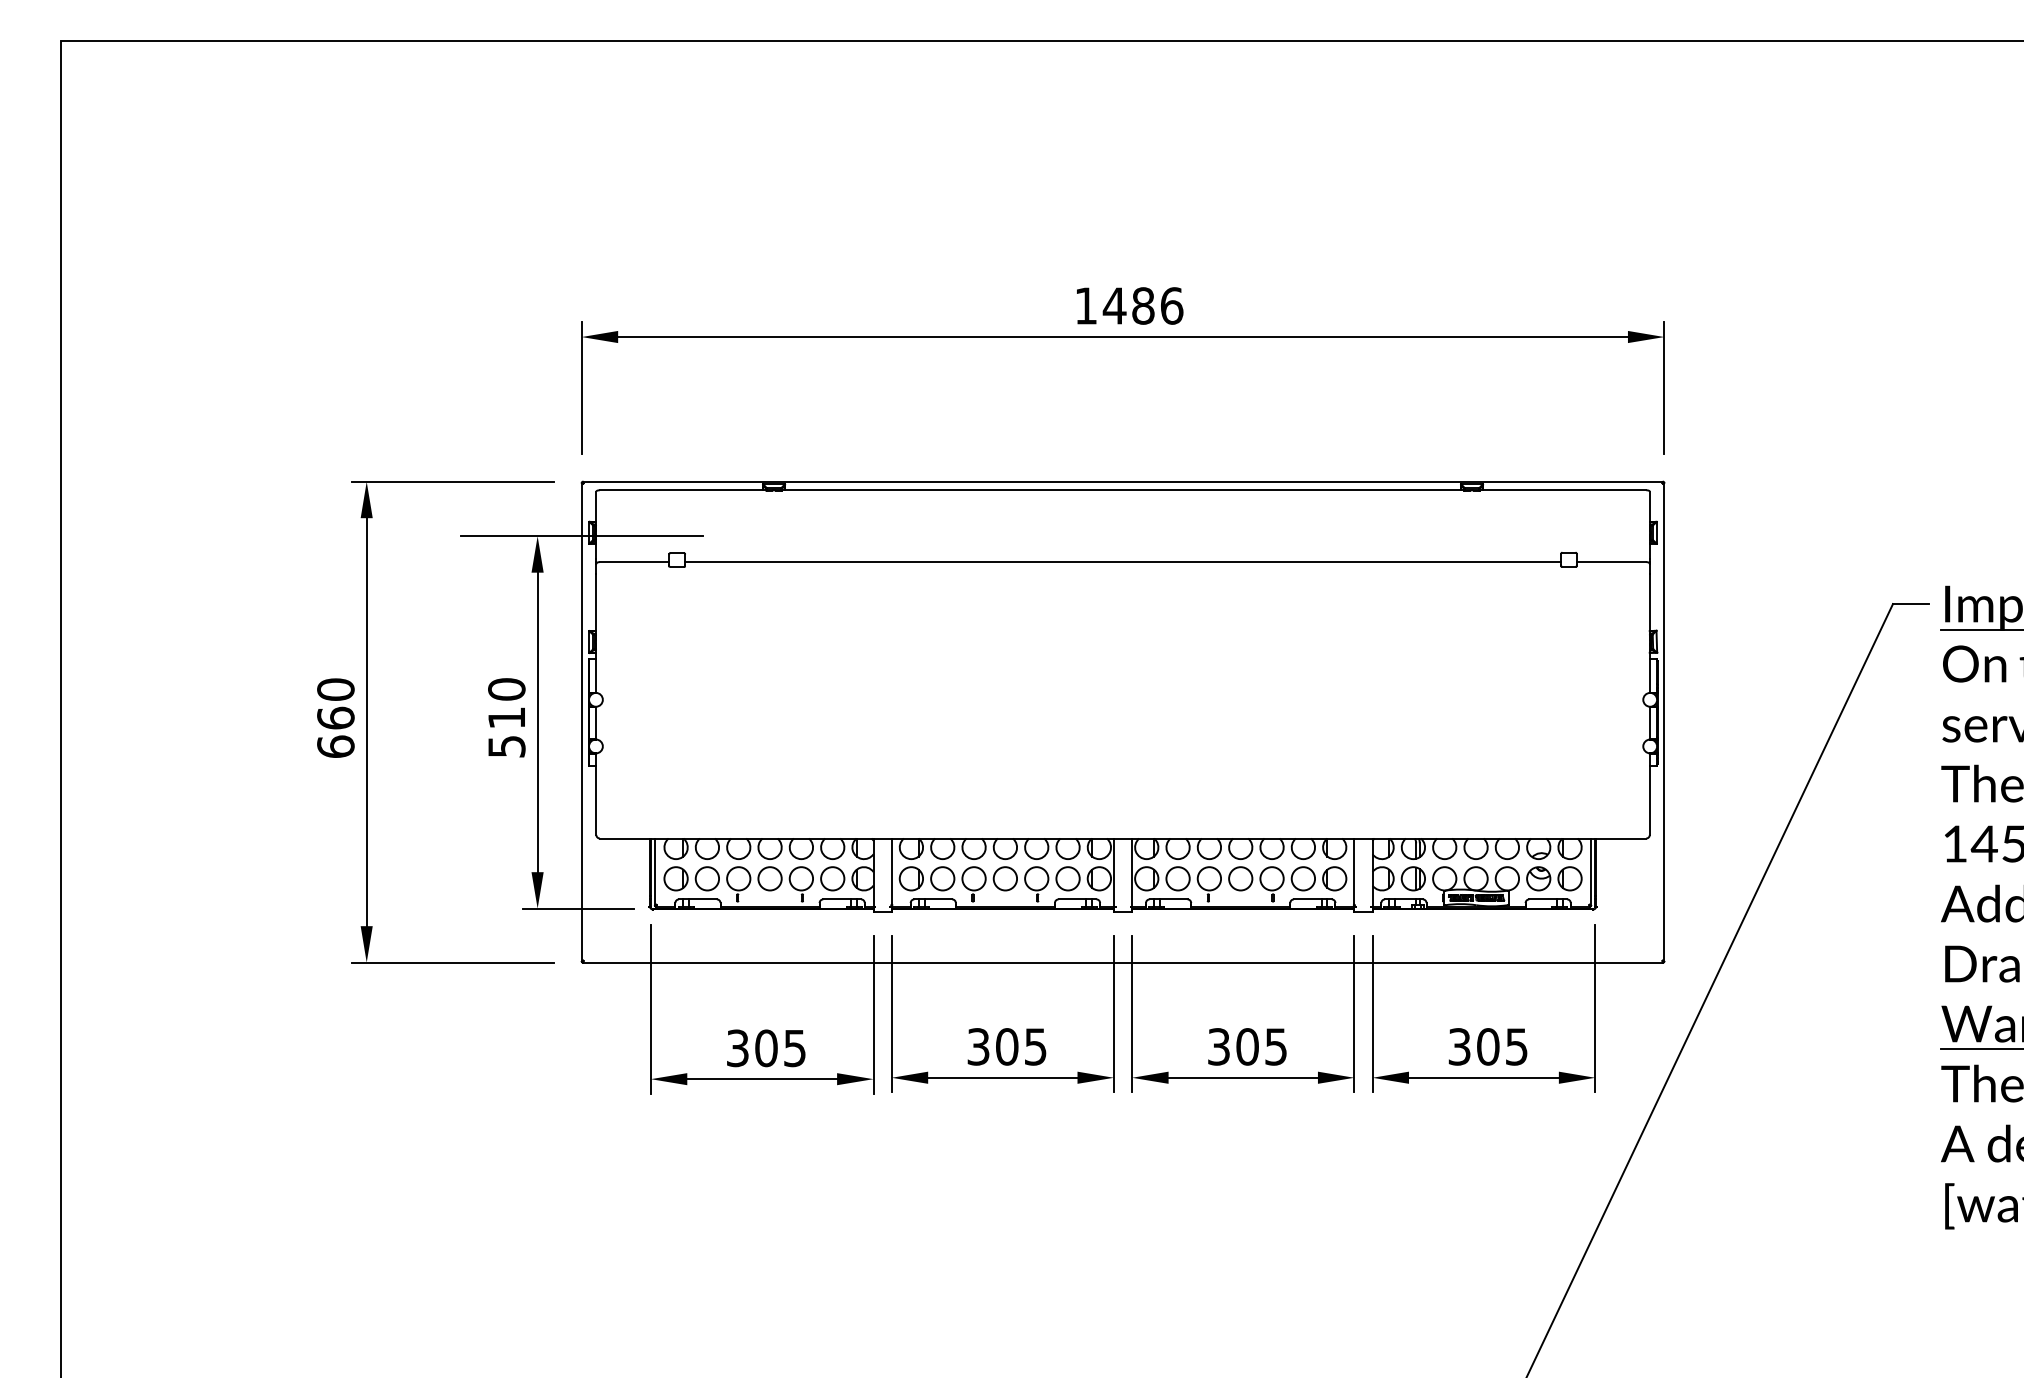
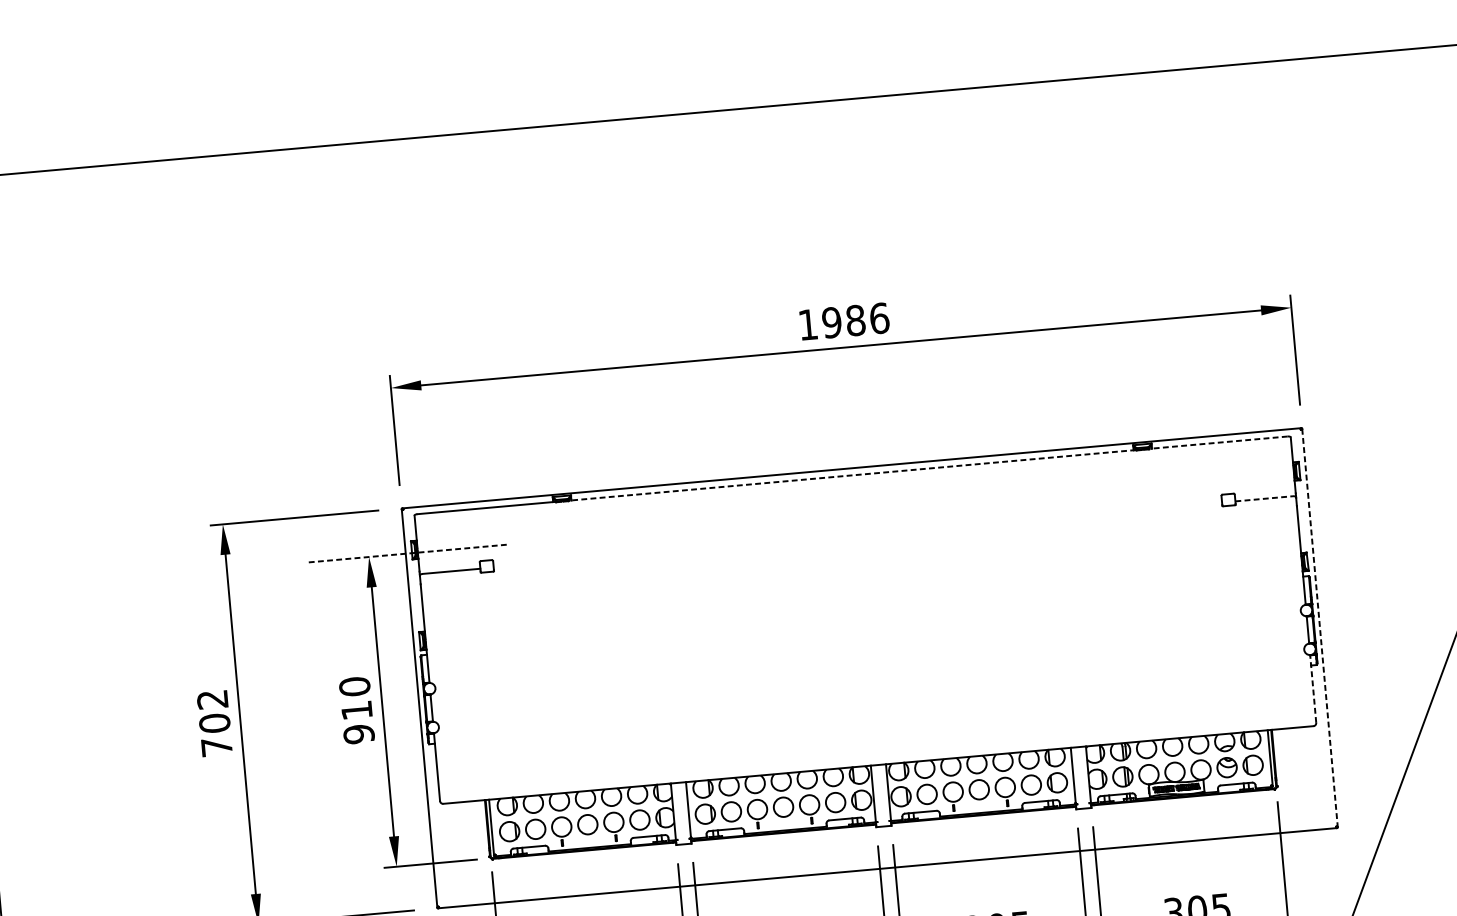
text: (1114, 305) -> (831, 322), 1486 -> 1986
line: (1123, 490) -> (852, 475), solid -> dashed
line: (1562, 490) -> (1218, 442), solid -> dashed
line: (582, 536) -> (406, 553), solid -> dashed
line: (1122, 562) -> (857, 535), removed
line: (1611, 562) -> (1264, 499), solid -> dashed
text: (335, 717) -> (214, 722), 660 -> 702
line: (1664, 722) -> (1320, 628), solid -> dashed
text: (506, 746) -> (358, 734), 510 -> 910
line: (1649, 794) -> (1312, 689), solid -> dashed

